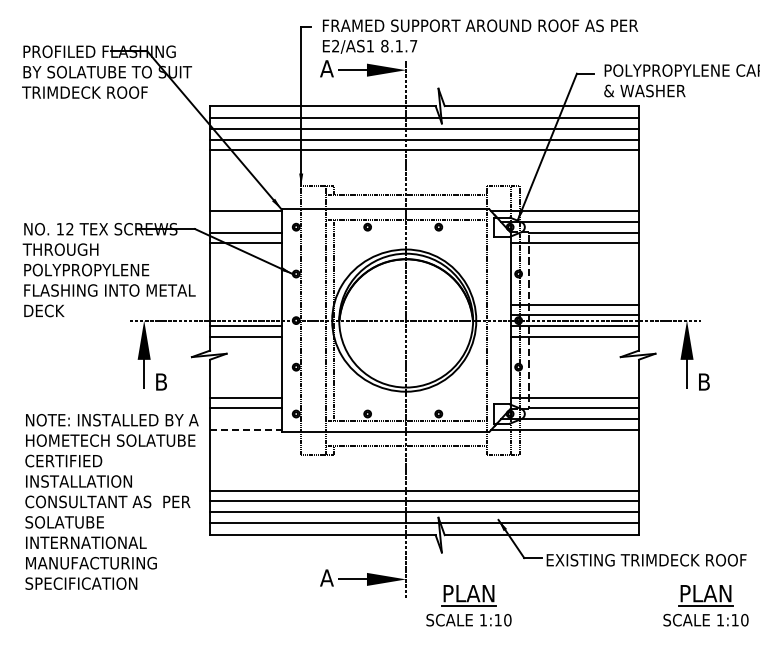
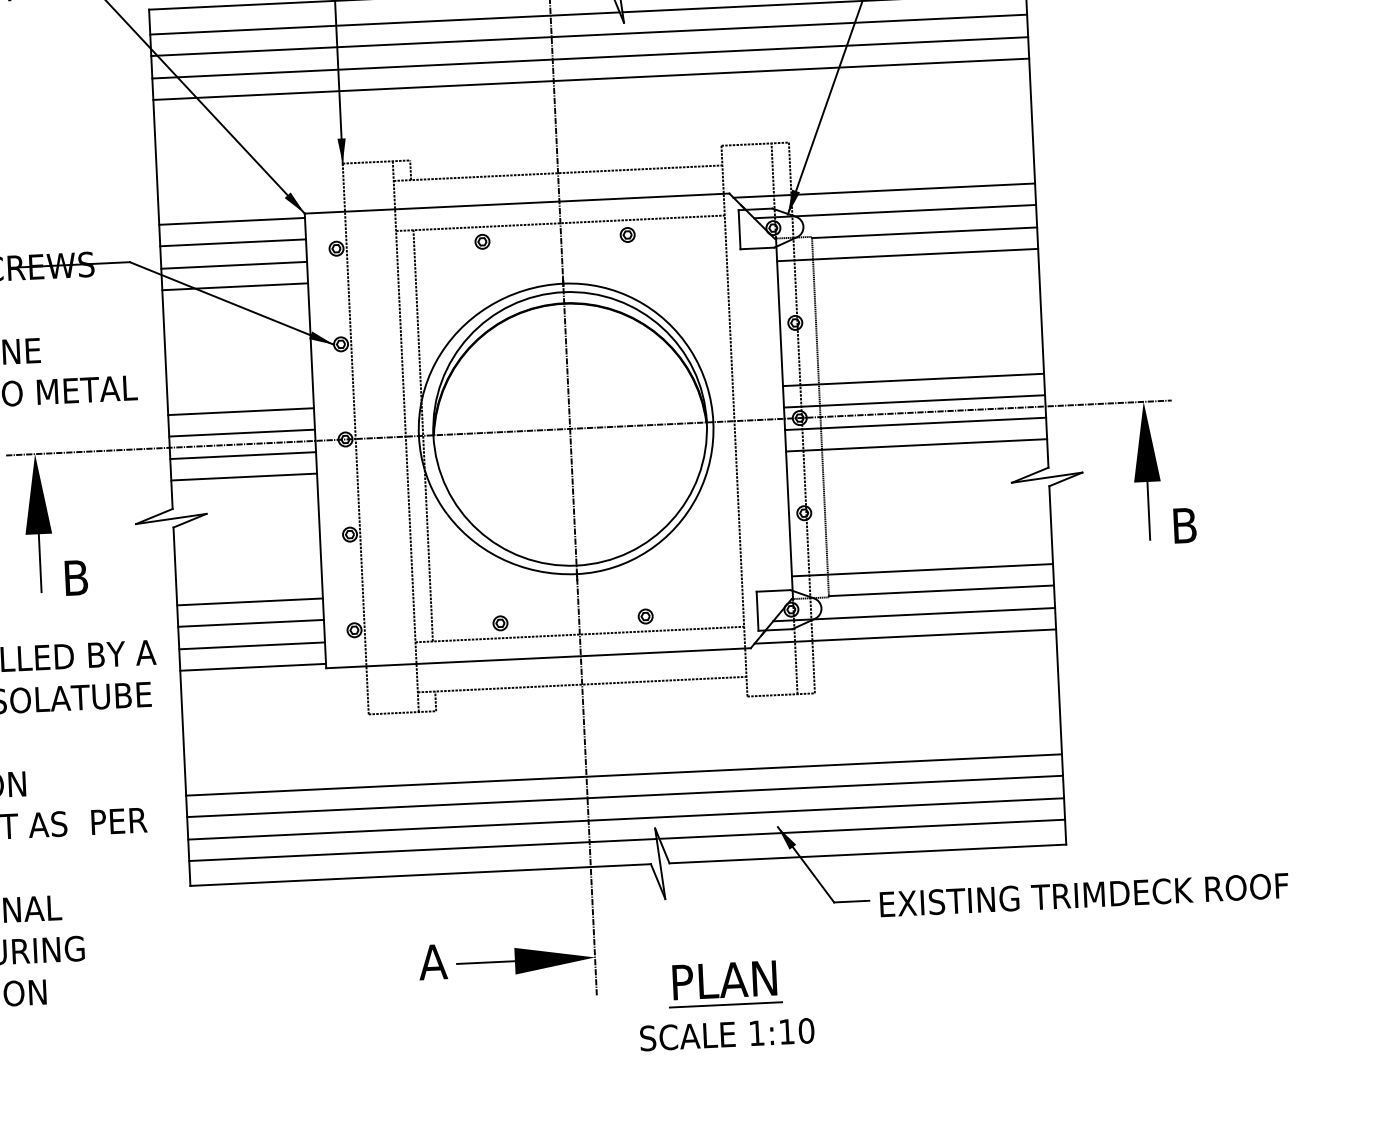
line: (245, 221) -> (232, 241), added
line: (245, 304) -> (240, 411), added
line: (245, 315) -> (241, 433), added
line: (245, 419) -> (251, 646), added
line: (245, 429) -> (252, 666), dashed -> solid
part: (705, 605) -> (1208, 981), removed

